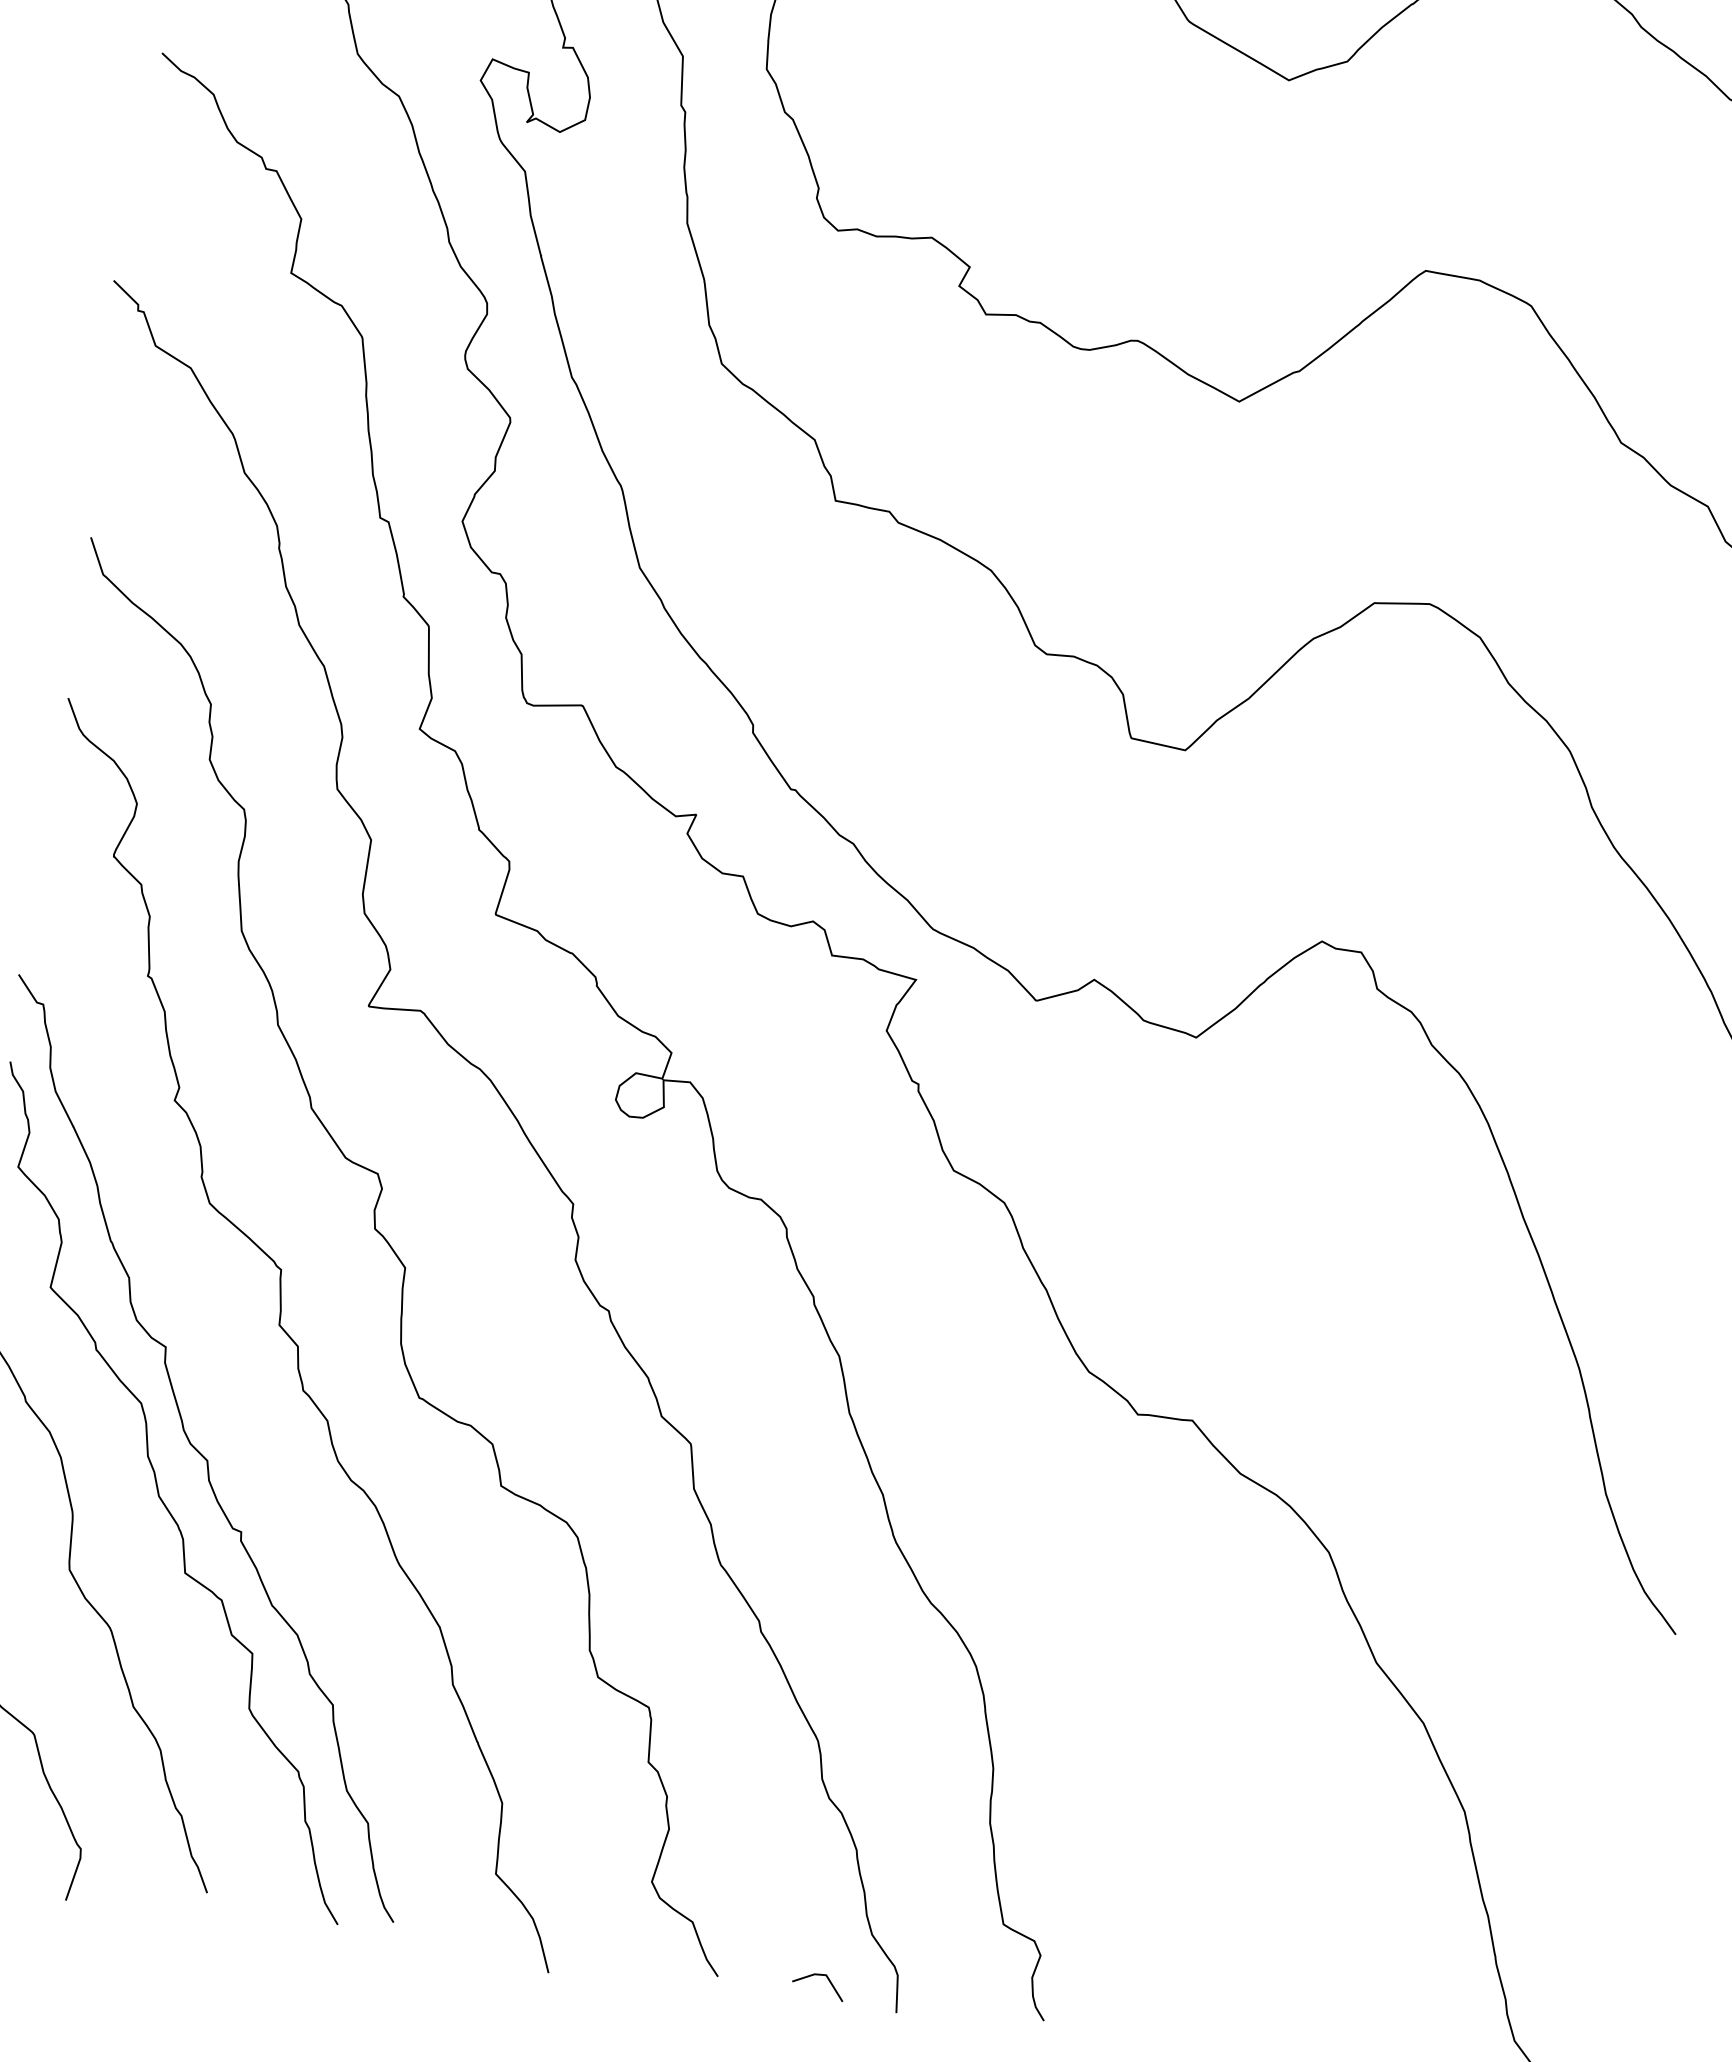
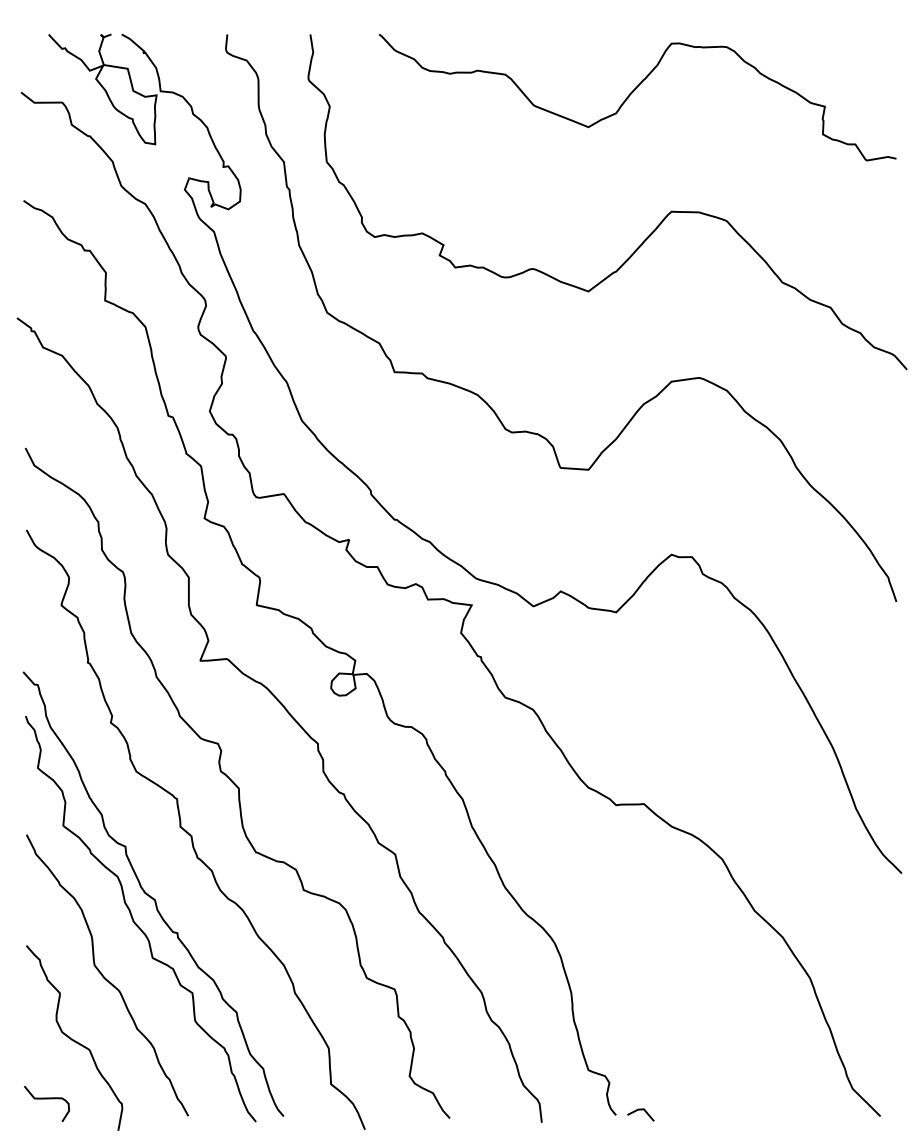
line: (819, 1976) -> (640, 1110), moved

